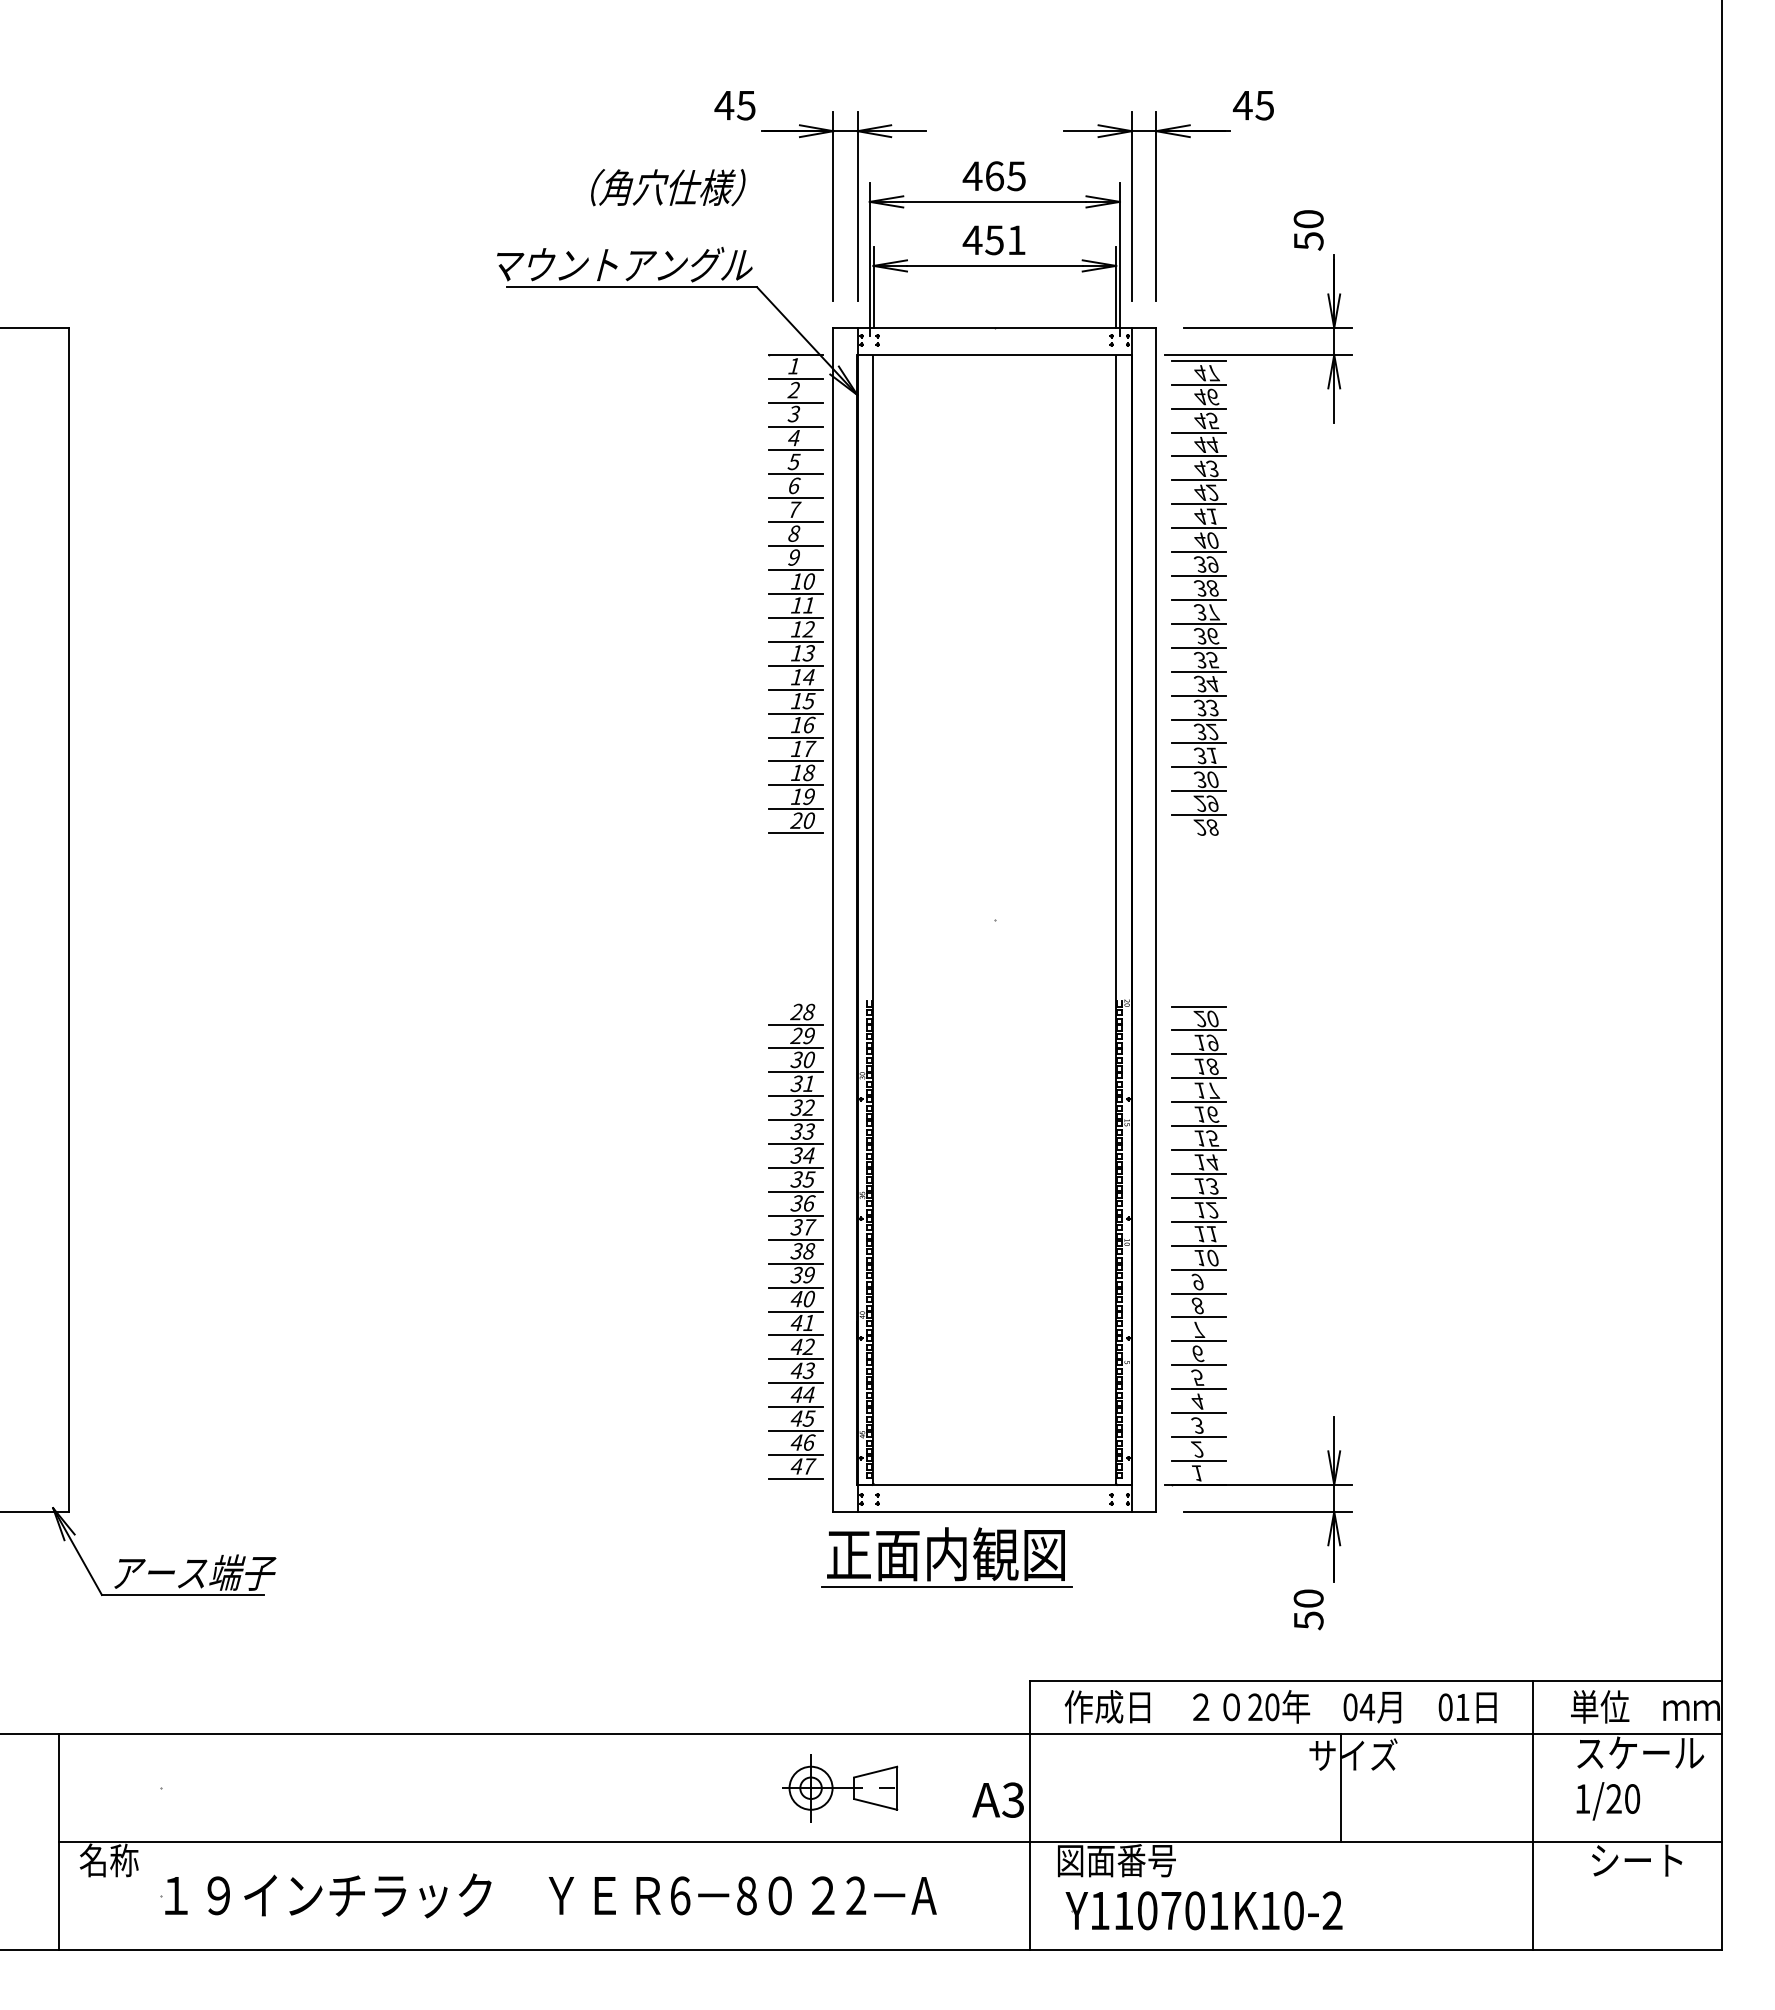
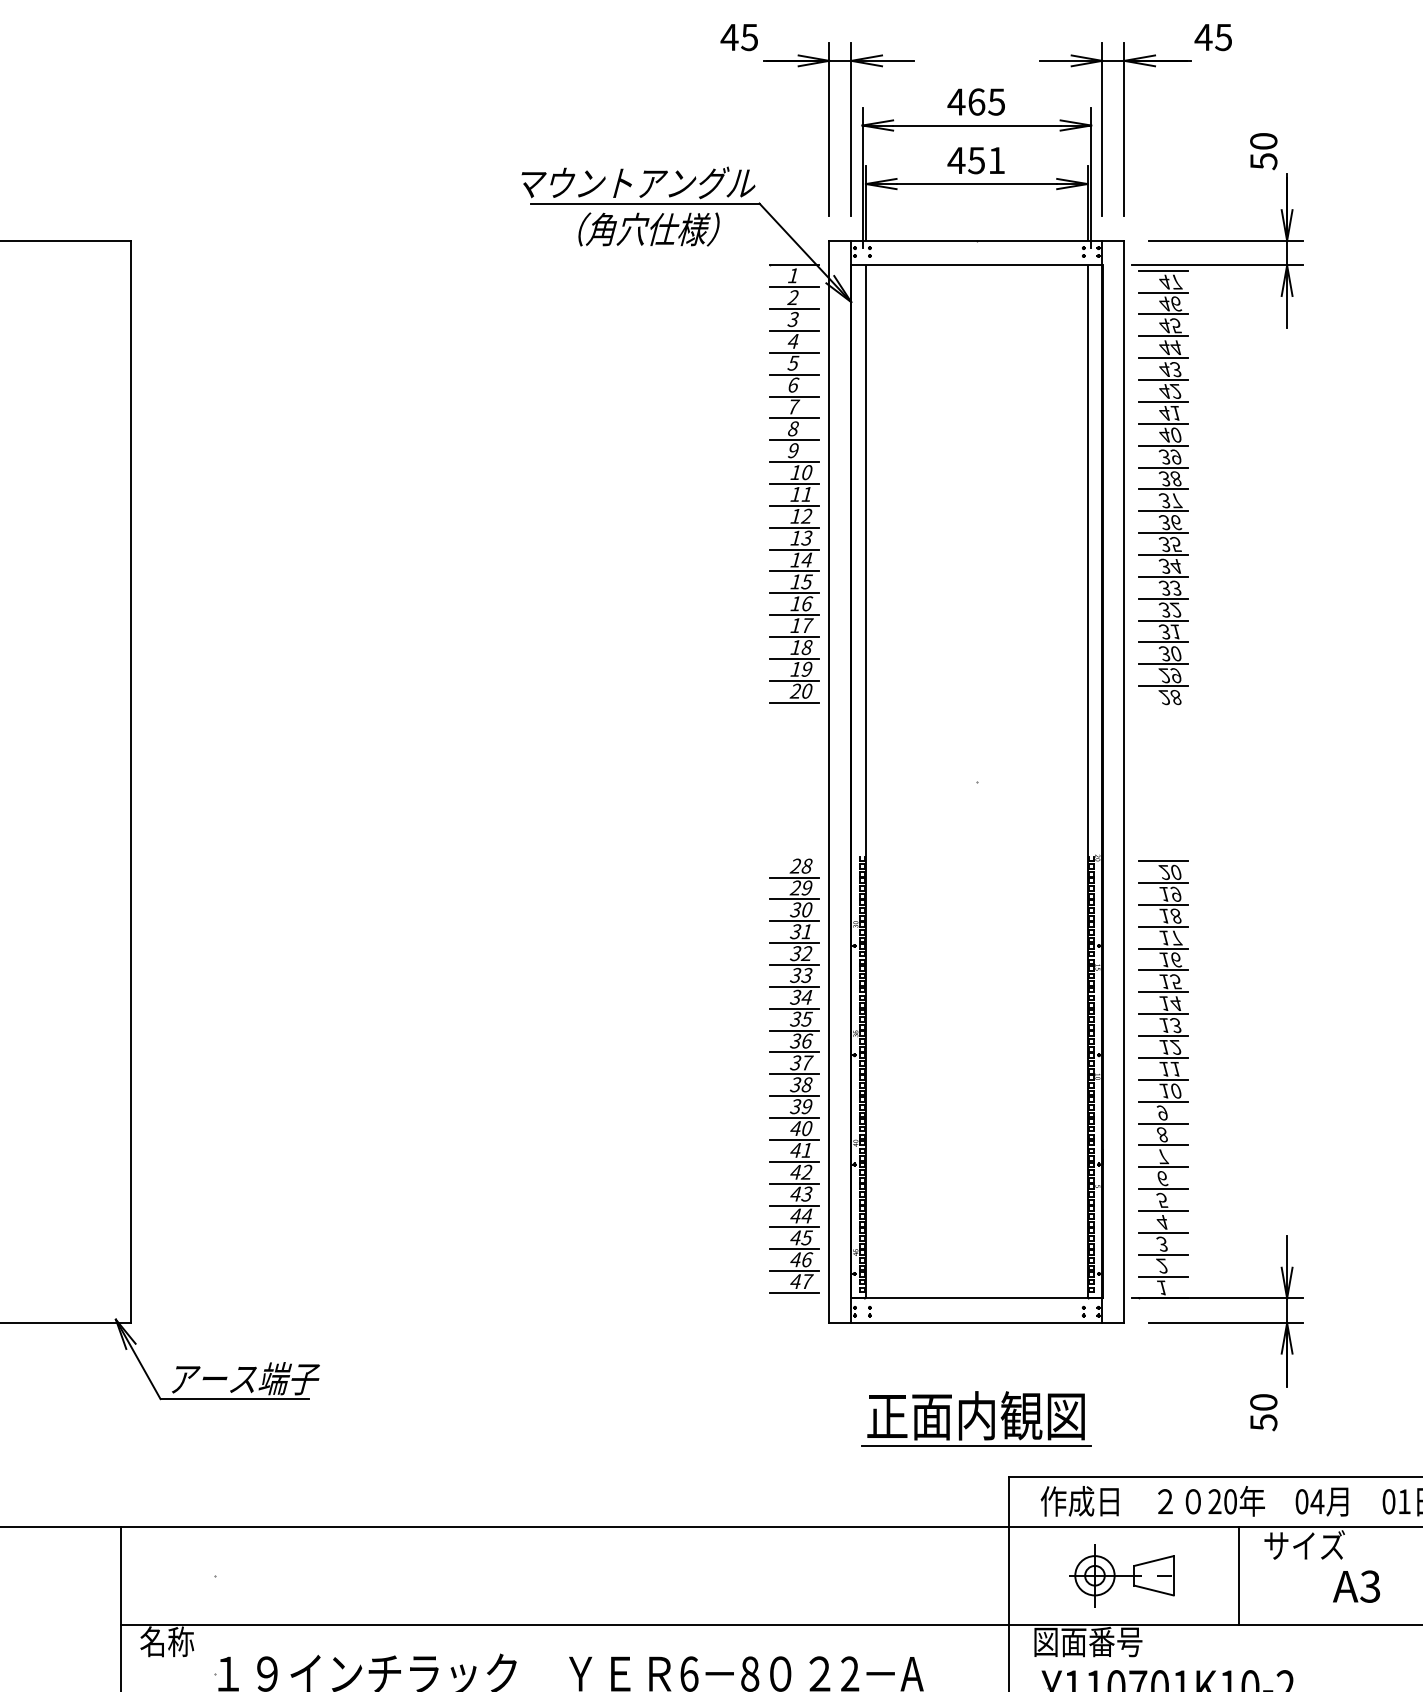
text: (668, 187) -> (649, 229), moved
part: (946, 1557) -> (976, 1418), moved
part: (840, 1788) -> (1121, 1575), moved
line: (1340, 1788) -> (1238, 1575), moved
text: (997, 1799) -> (1355, 1586), moved

